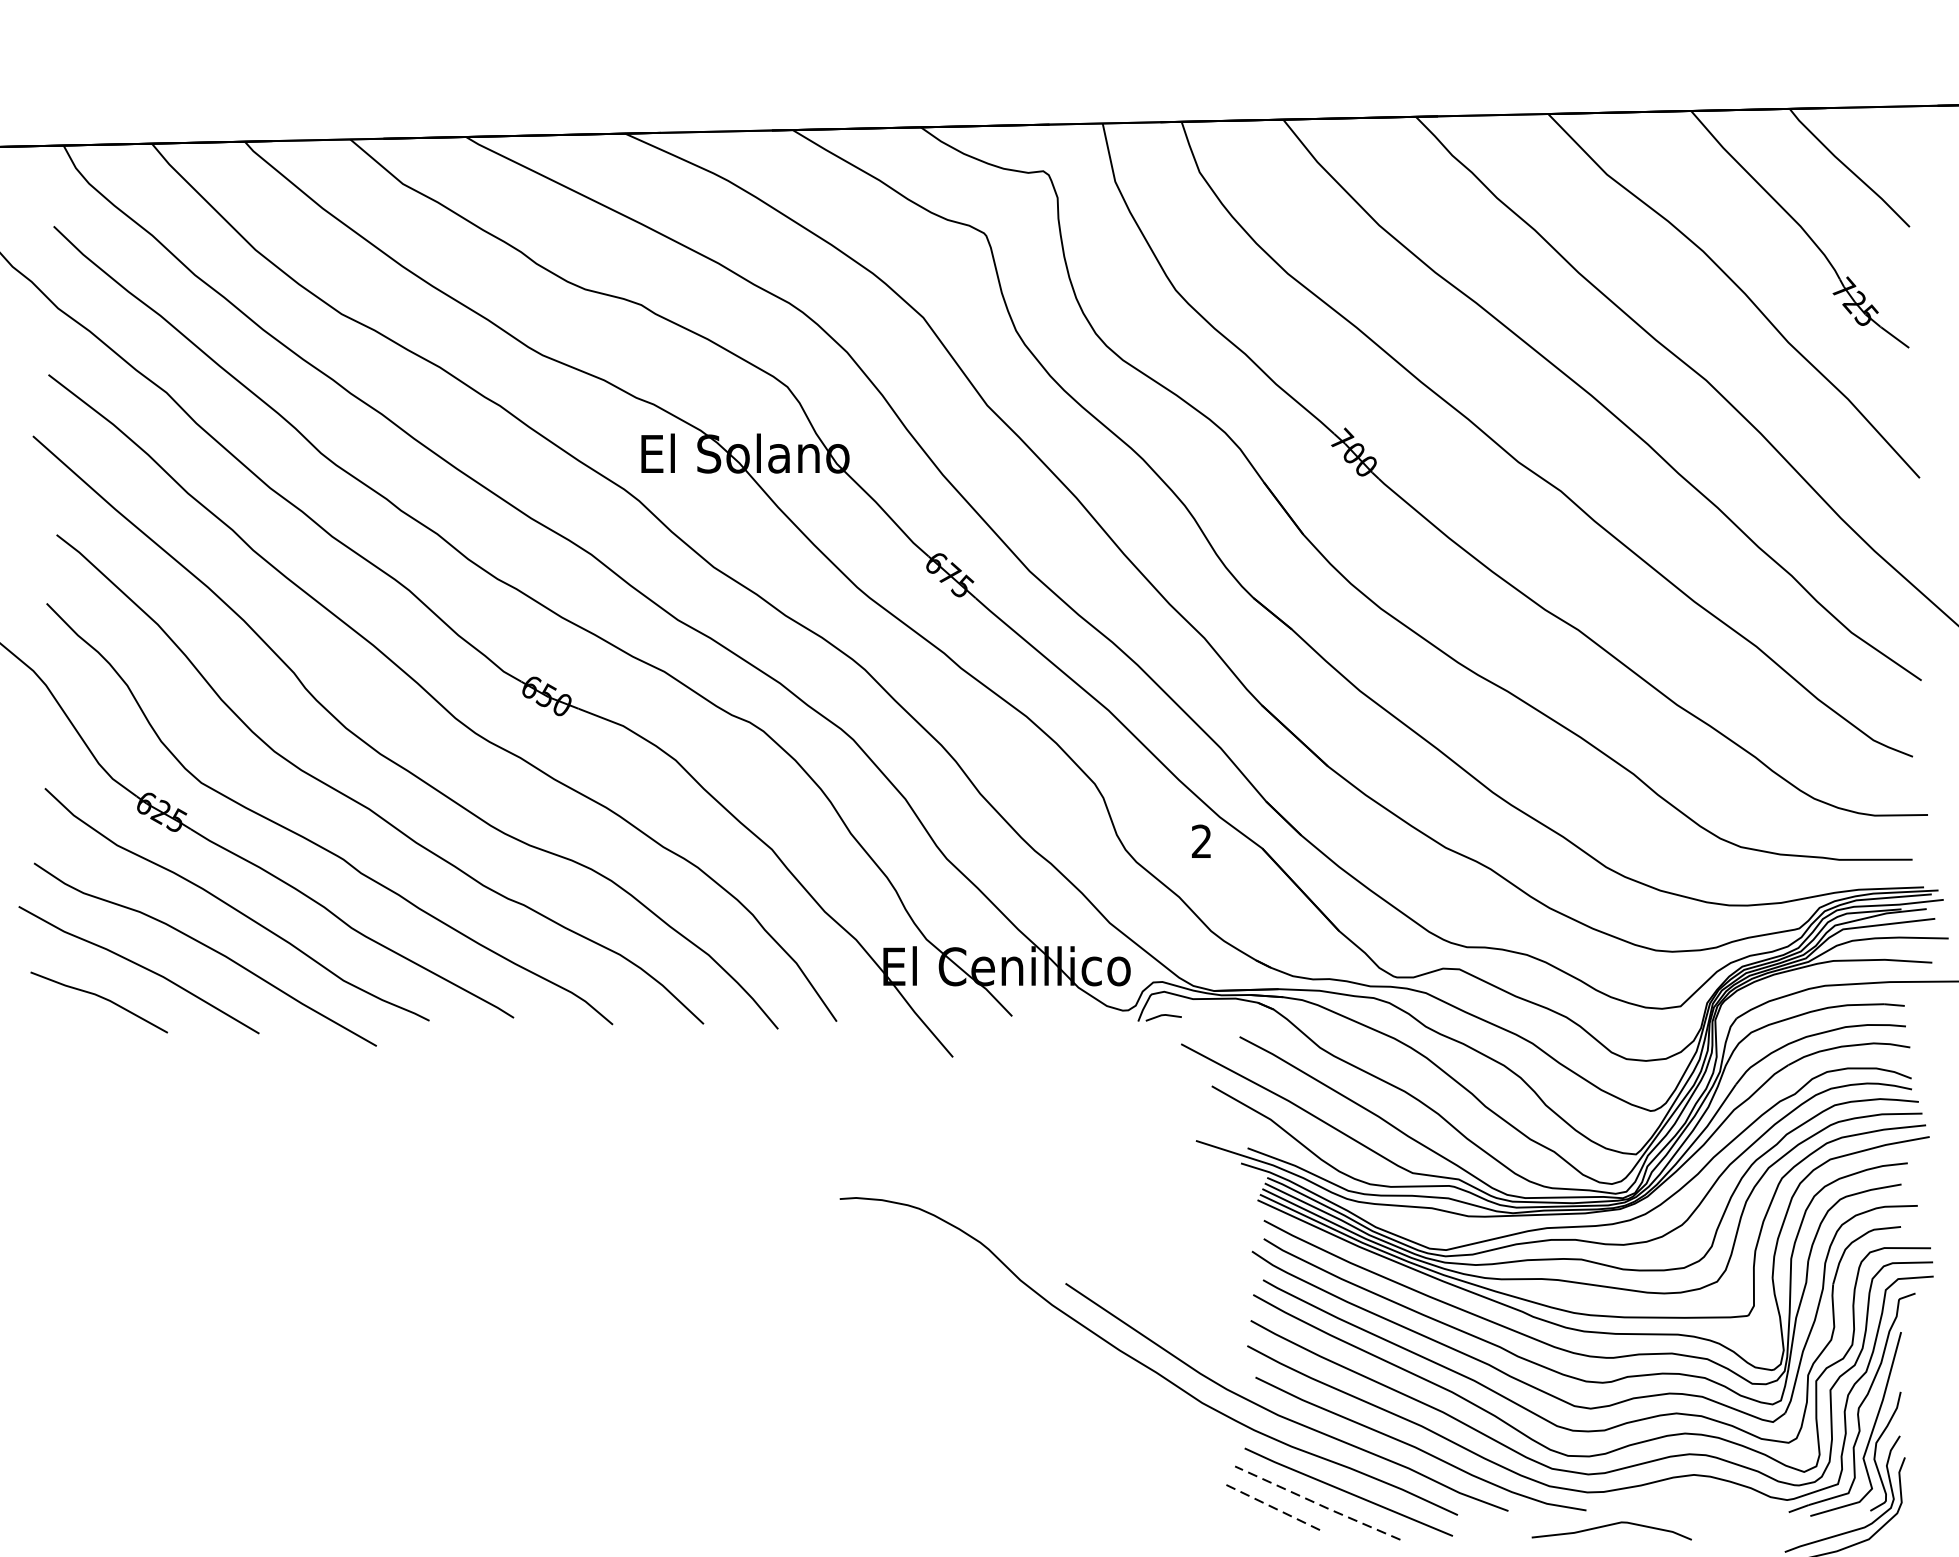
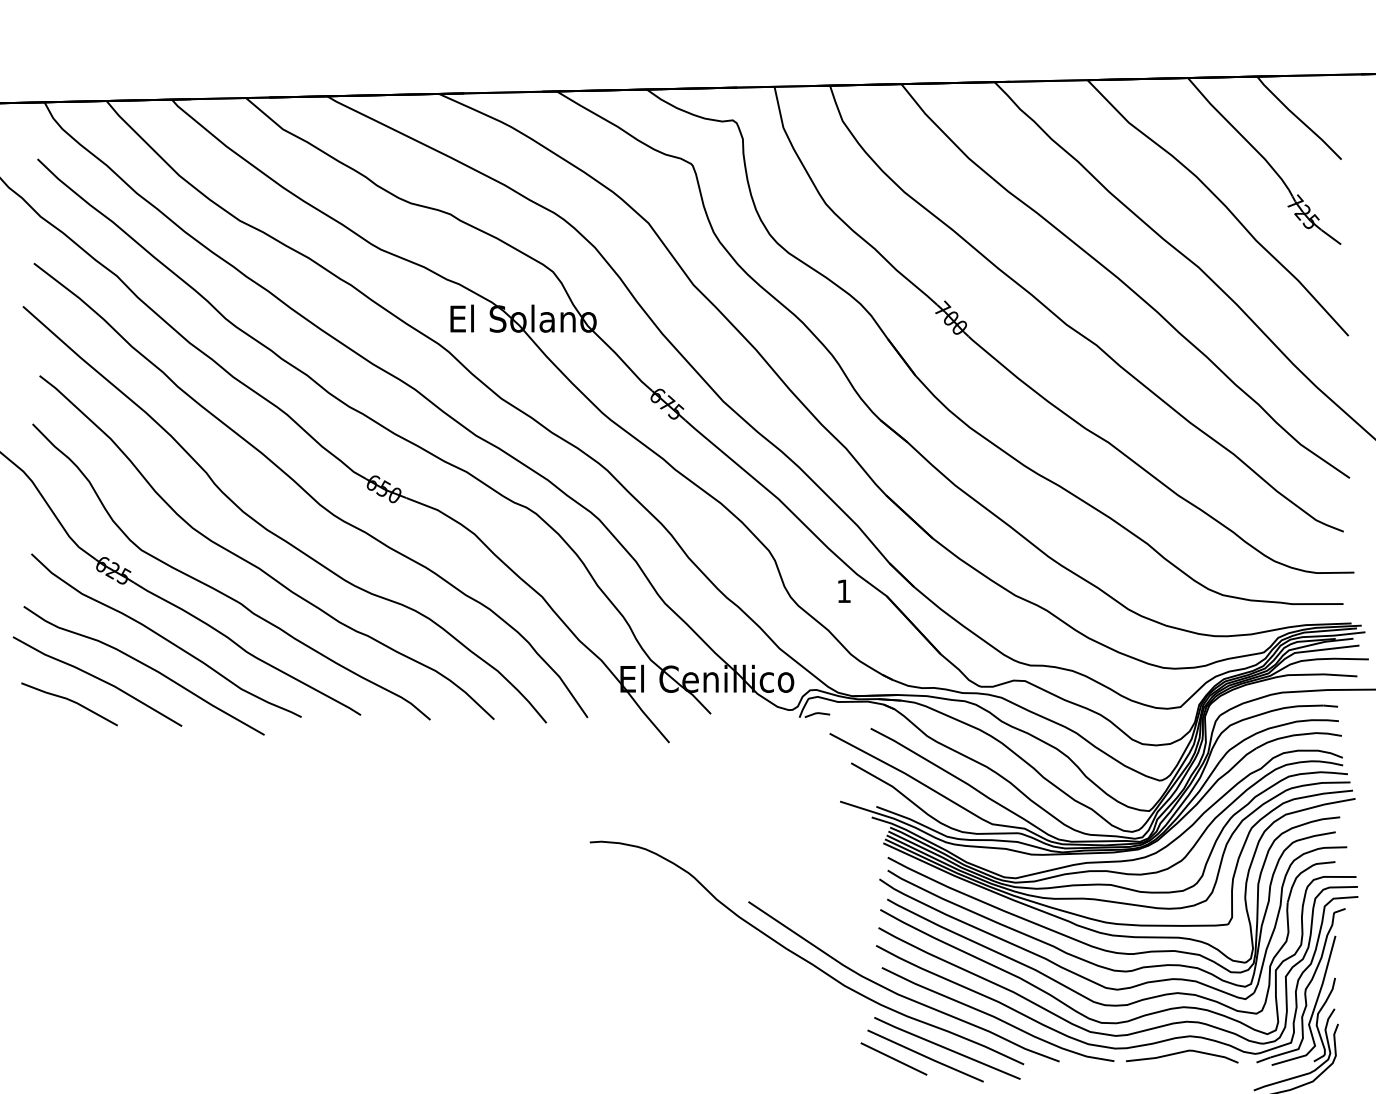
text: (1200, 840) -> (843, 590), 2 -> 1
line: (1317, 1503) -> (925, 1056), dashed -> solid
line: (1272, 1507) -> (893, 1059), dashed -> solid
curve: (1610, 1526) -> (1181, 1053), moved

